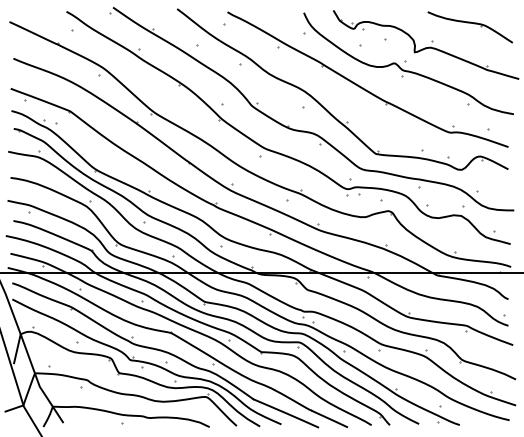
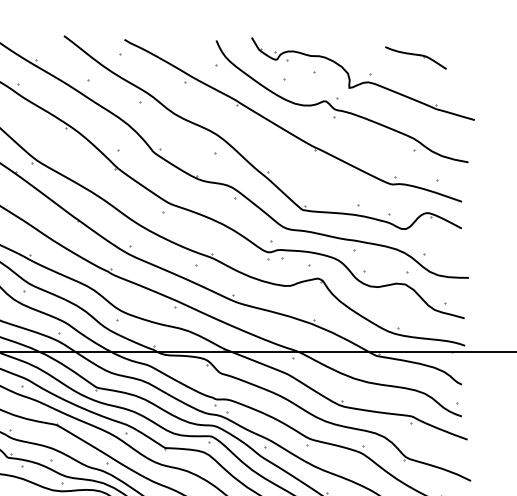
part: (469, 27) -> (415, 58), size x0.6

